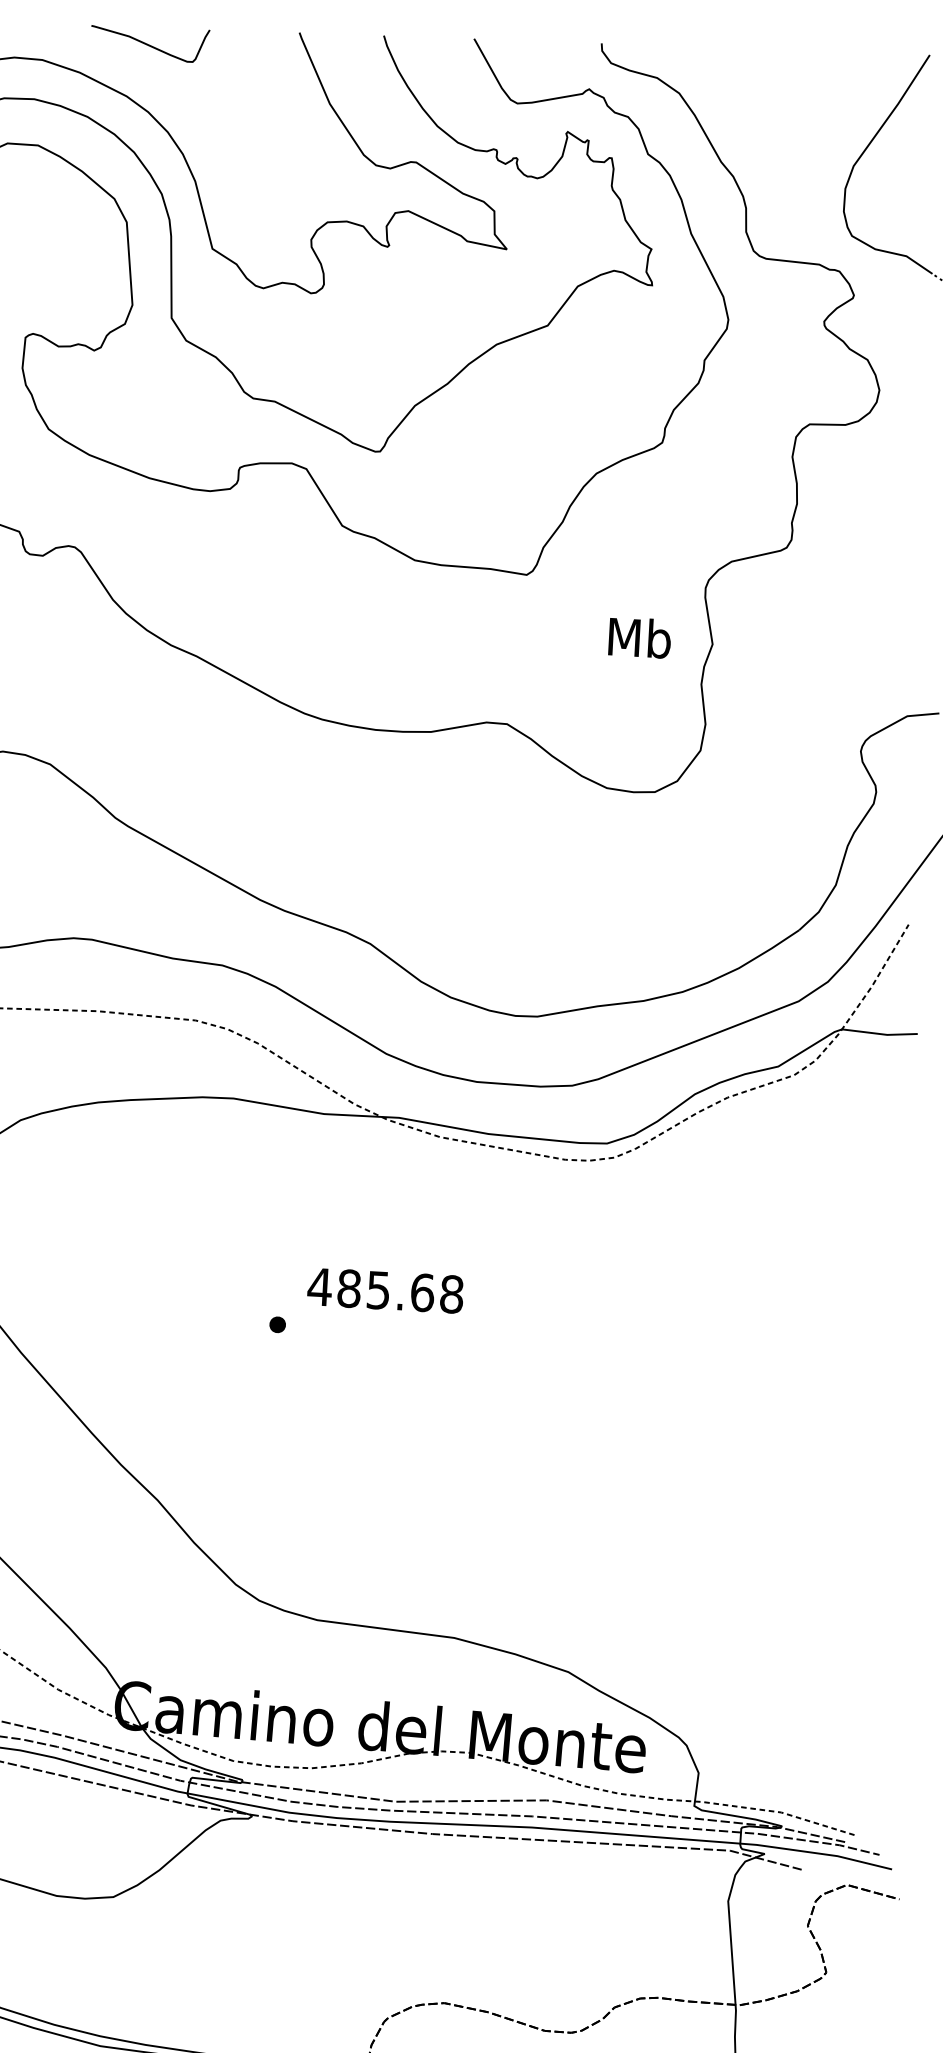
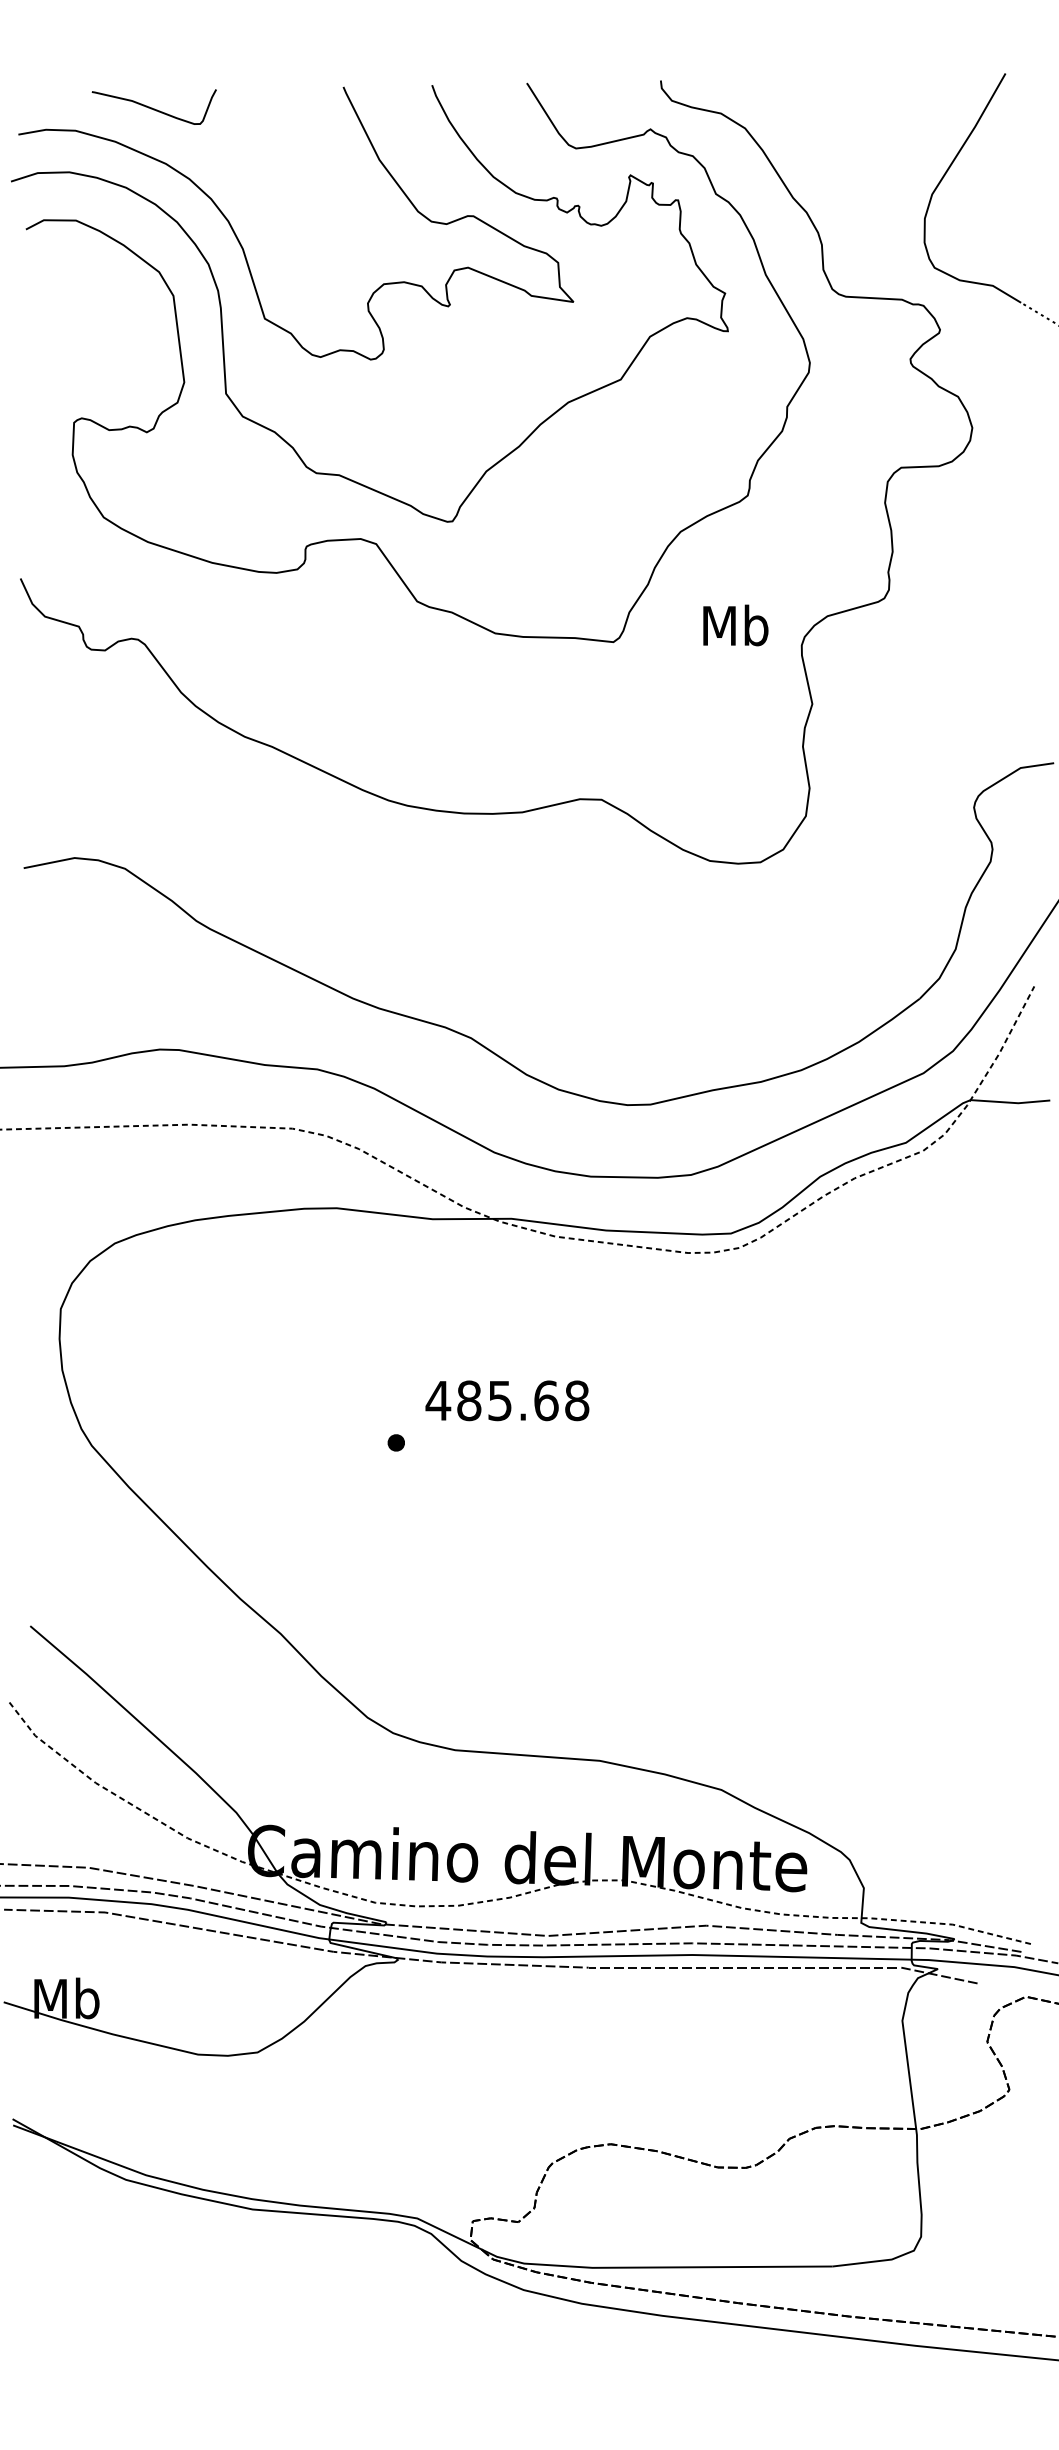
curve: (148, 43) -> (152, 107), moved
text: (639, 637) -> (735, 625), moved

